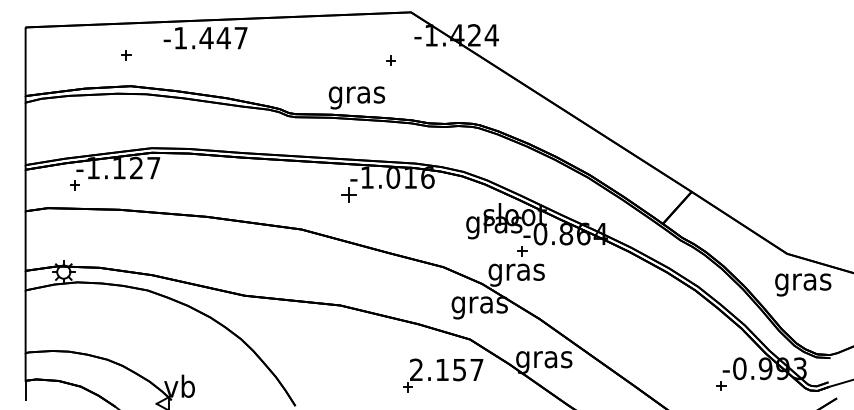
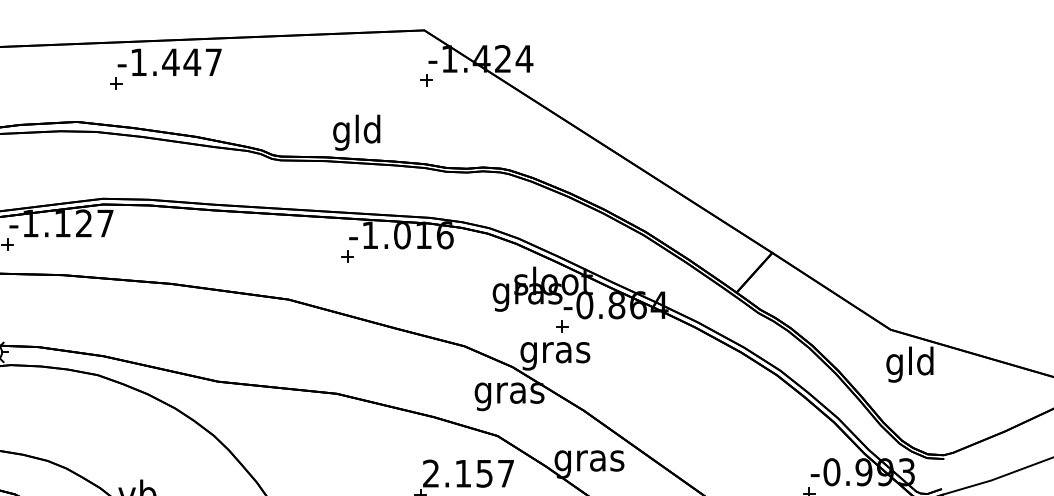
part: (126, 55) -> (116, 83), moved
part: (390, 60) -> (426, 80), moved
text: (356, 94) -> (356, 132), gras -> gld
part: (348, 194) -> (346, 256), size x0.62
text: (803, 281) -> (910, 364), gras -> gld

